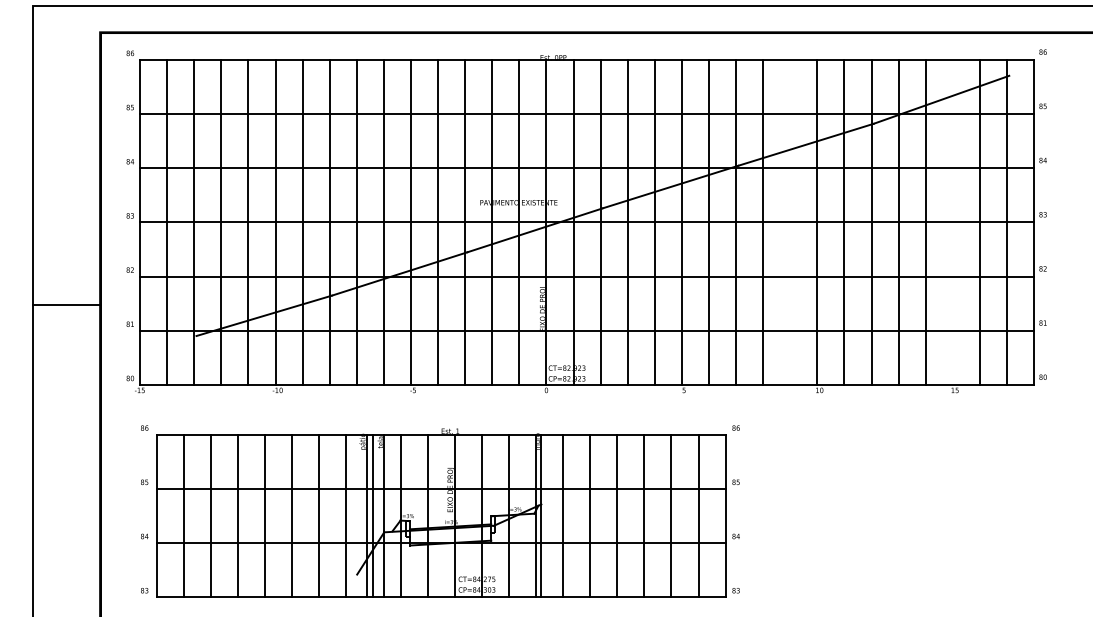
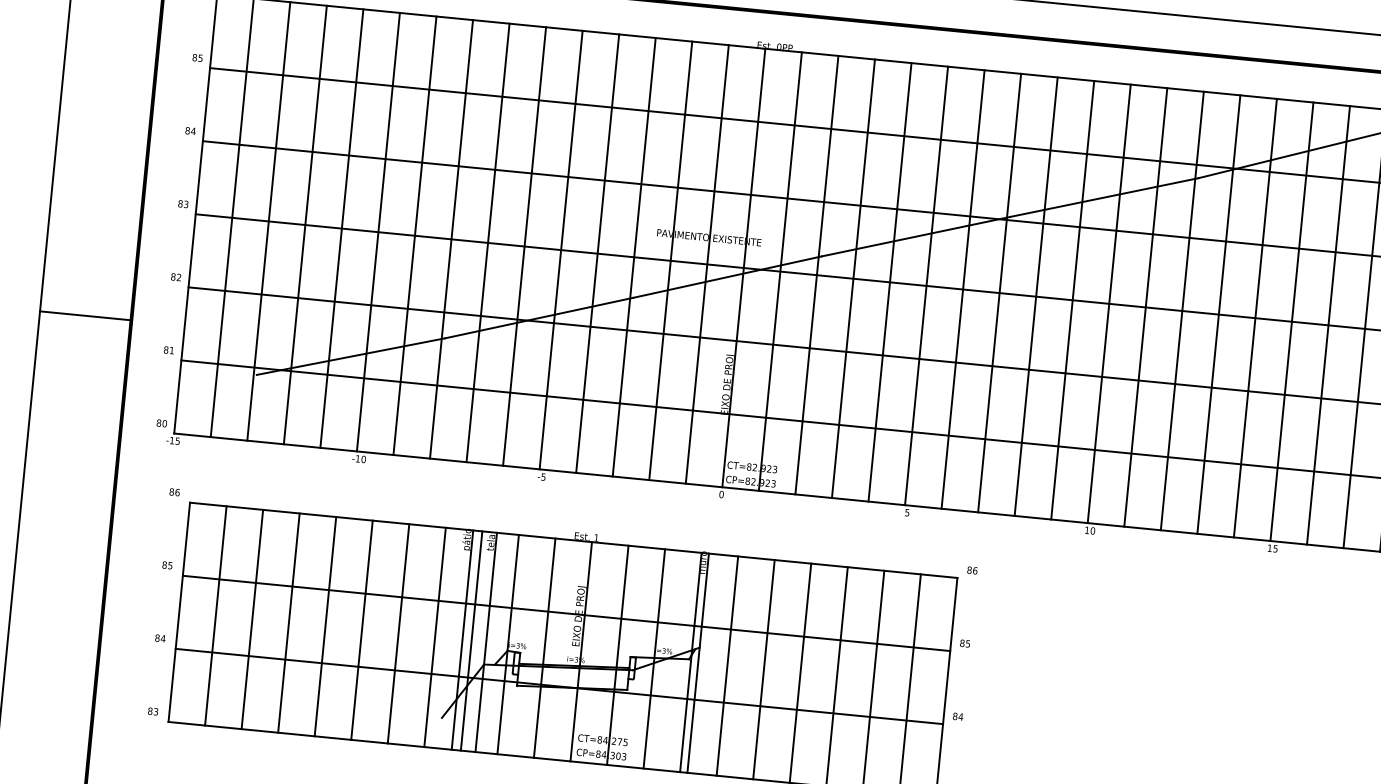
line: (790, 221) -> (1073, 299), added
line: (952, 221) -> (1291, 320), added

